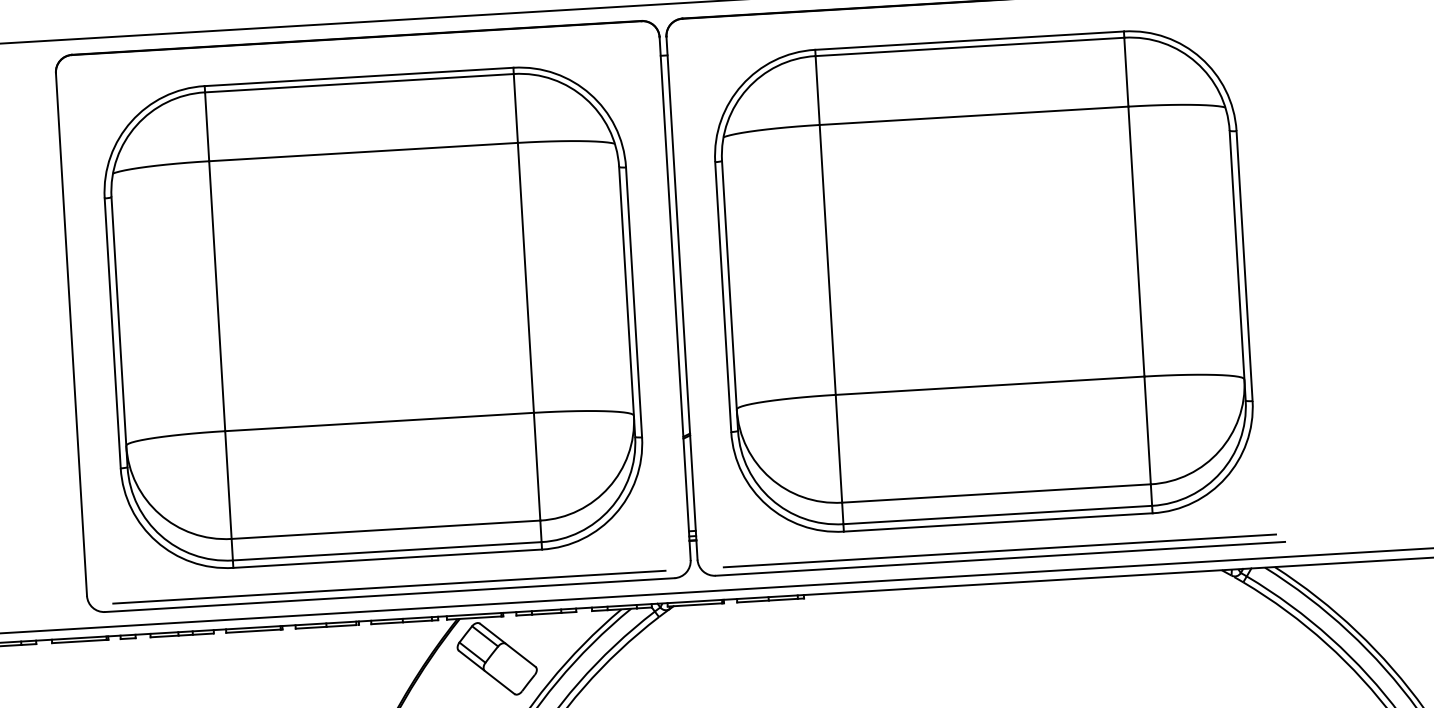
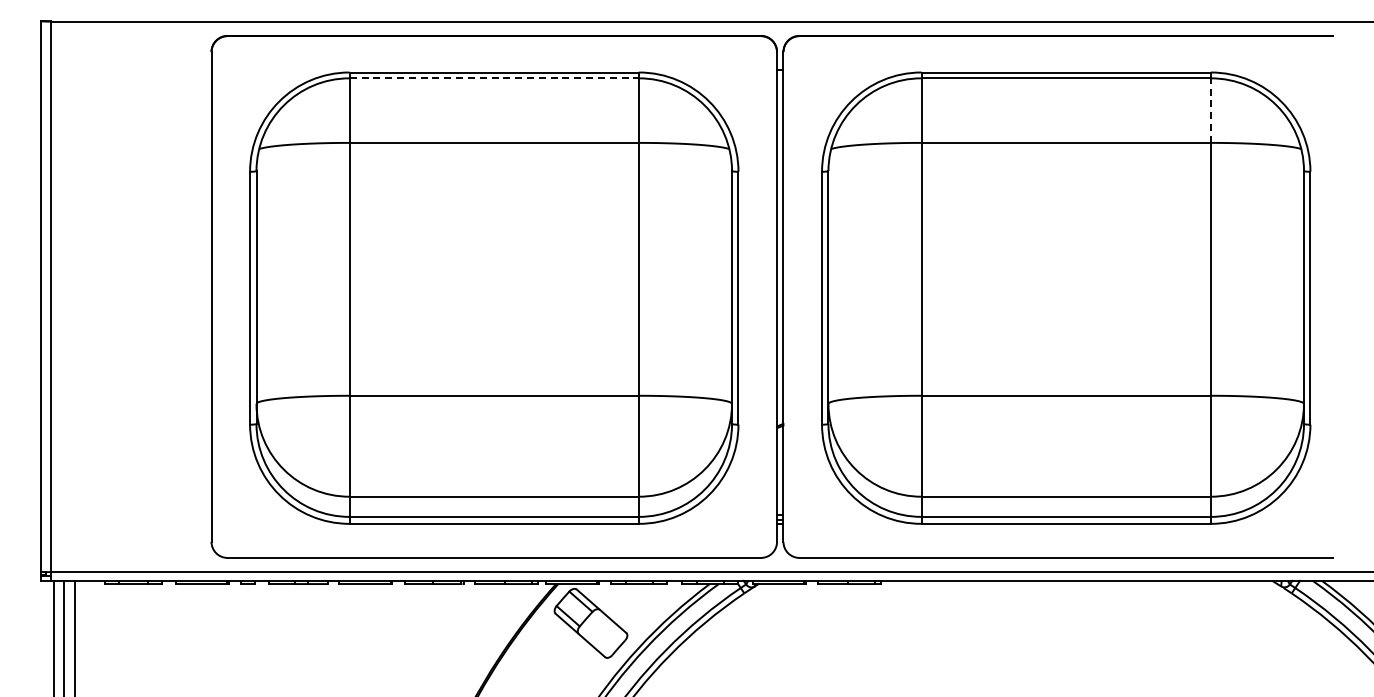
line: (1125, 72) -> (1210, 110), solid -> dashed
line: (359, 83) -> (494, 78), solid -> dashed
line: (999, 550) -> (1065, 550), removed
line: (388, 587) -> (493, 550), removed

